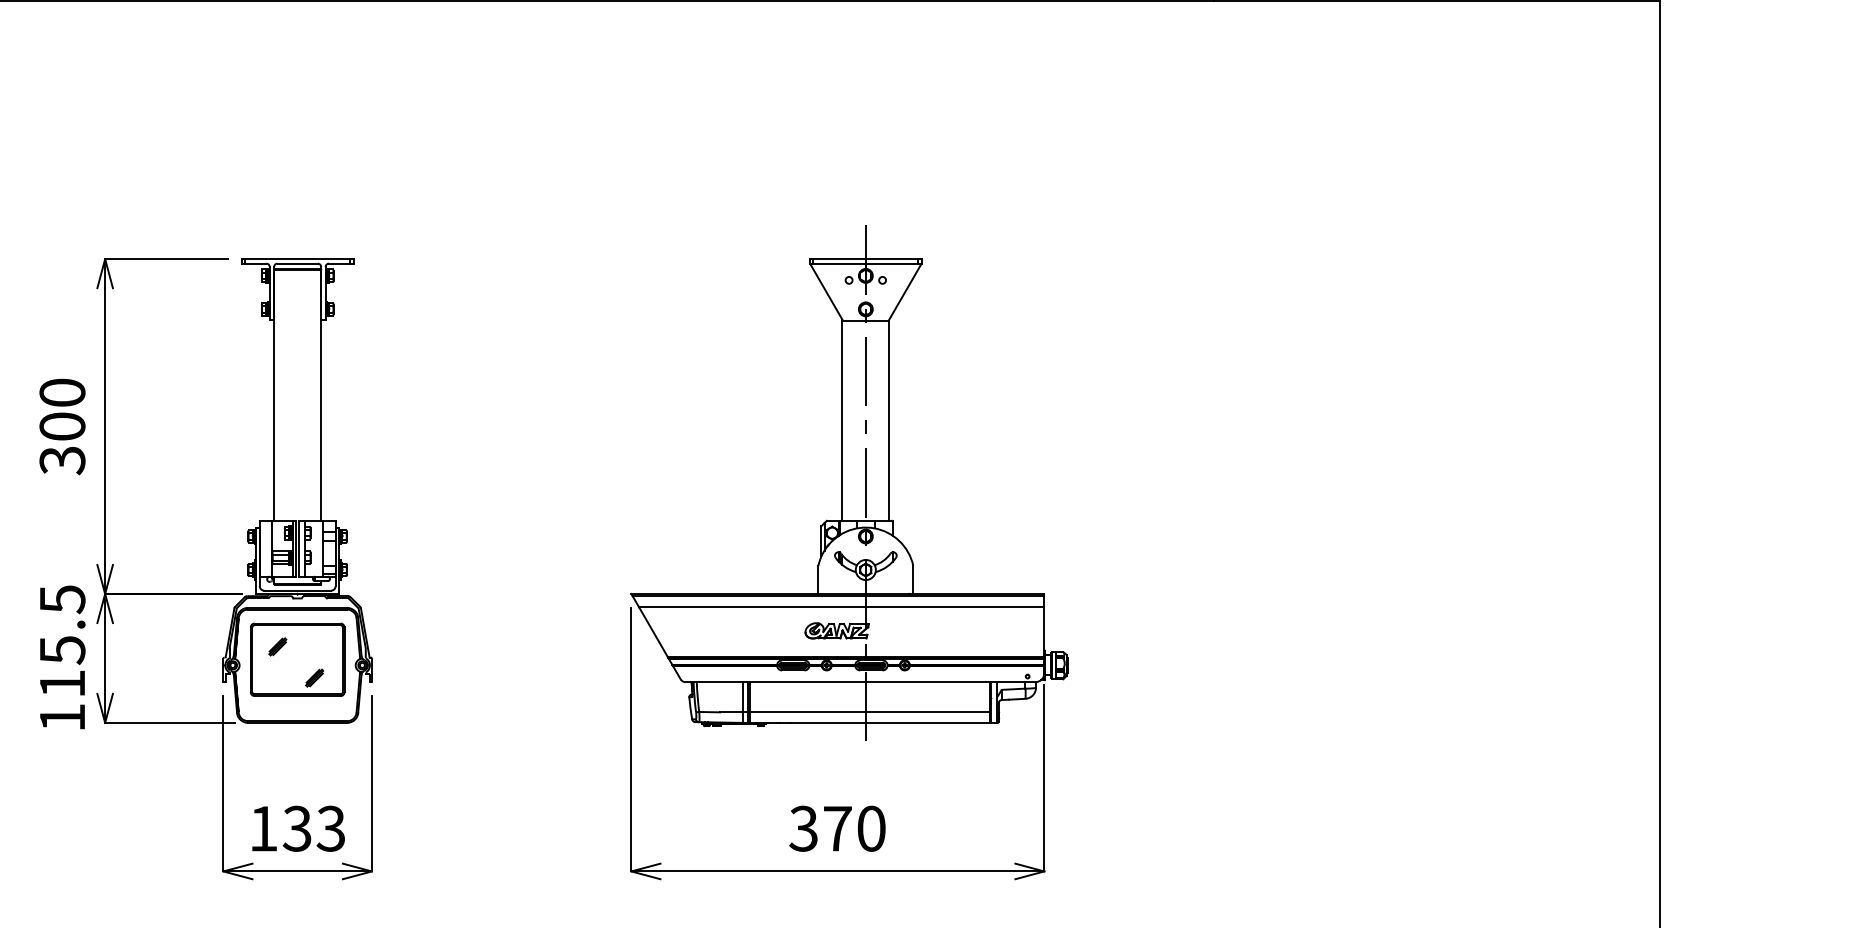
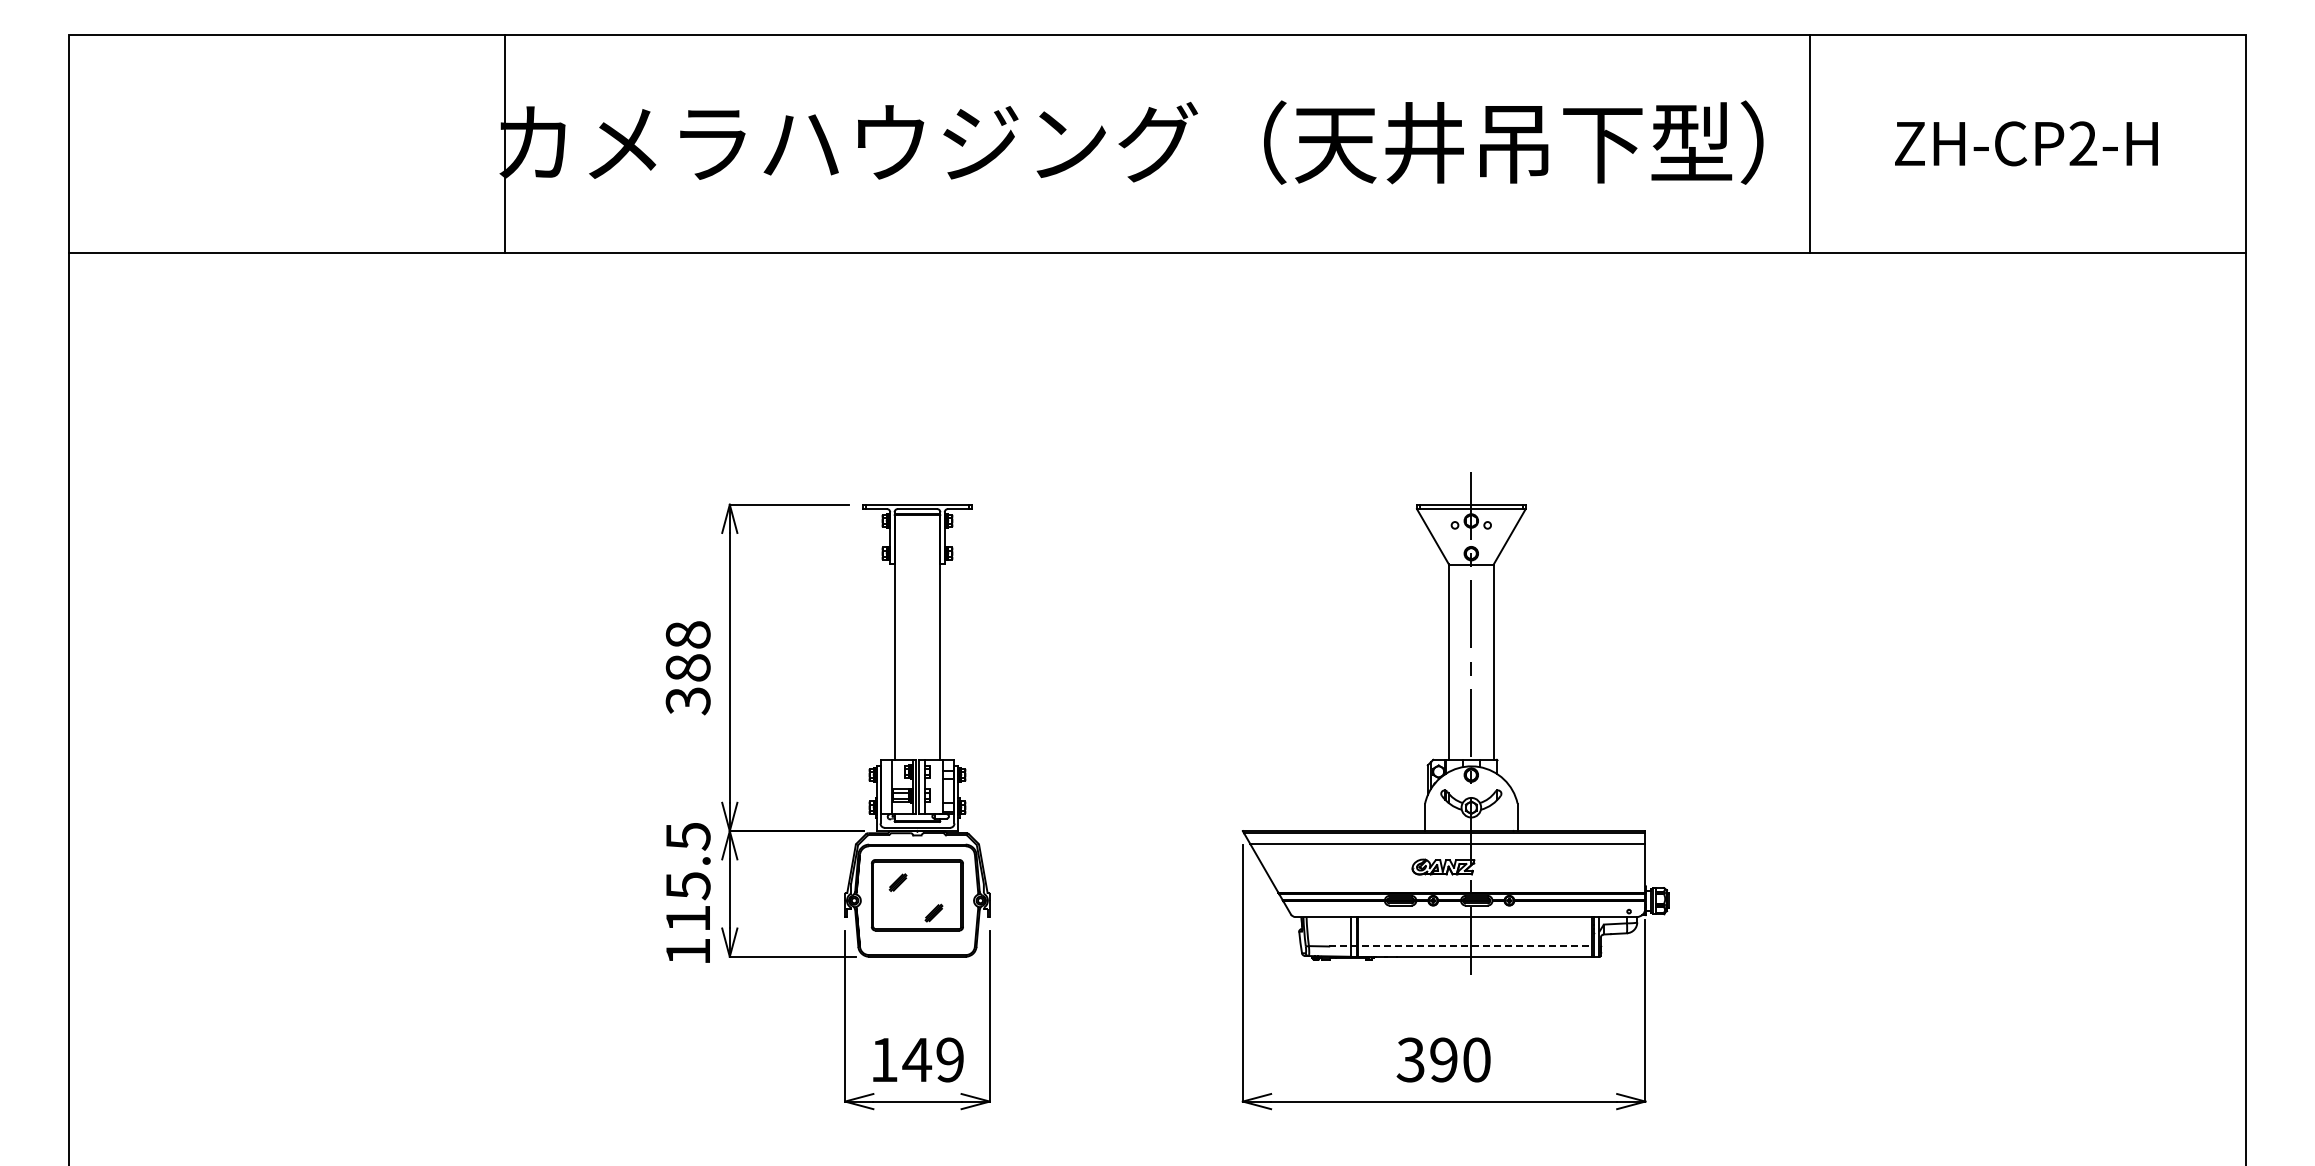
text: (61, 409) -> (687, 651), 300 -> 388
line: (855, 712) -> (1461, 946), solid -> dashed
text: (313, 828) -> (932, 1059), 133 -> 149
text: (837, 828) -> (1443, 1059), 370 -> 390

